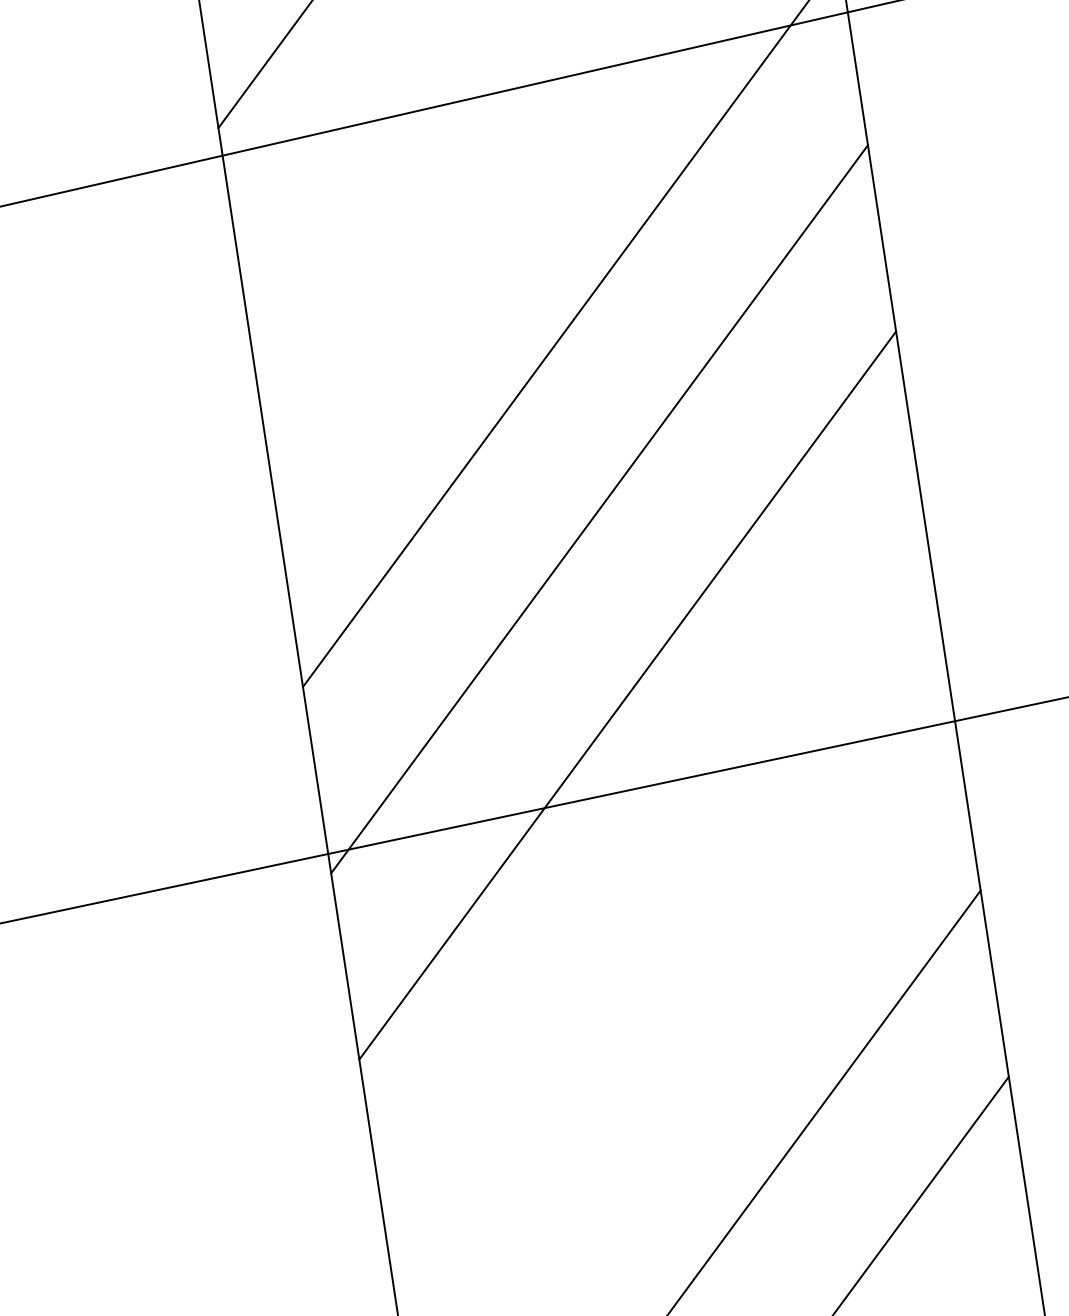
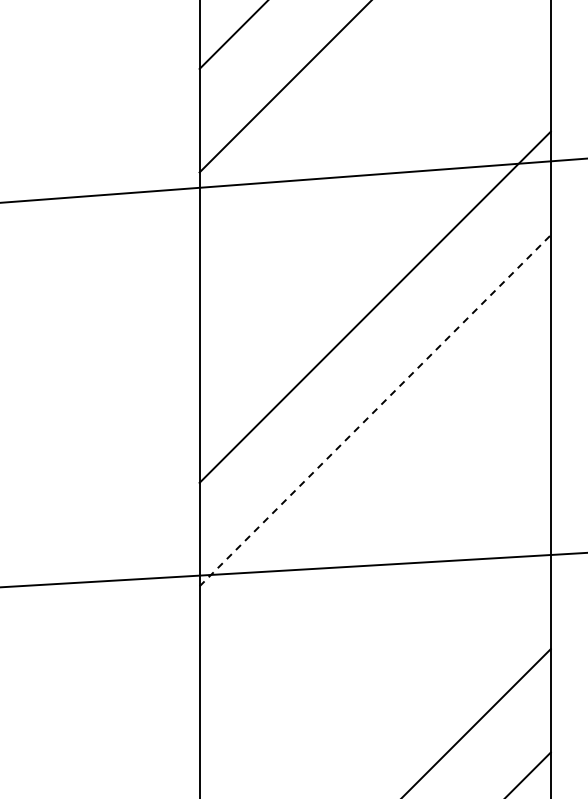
line: (599, 508) -> (375, 410), solid -> dashed
line: (626, 694) -> (374, 513), removed

